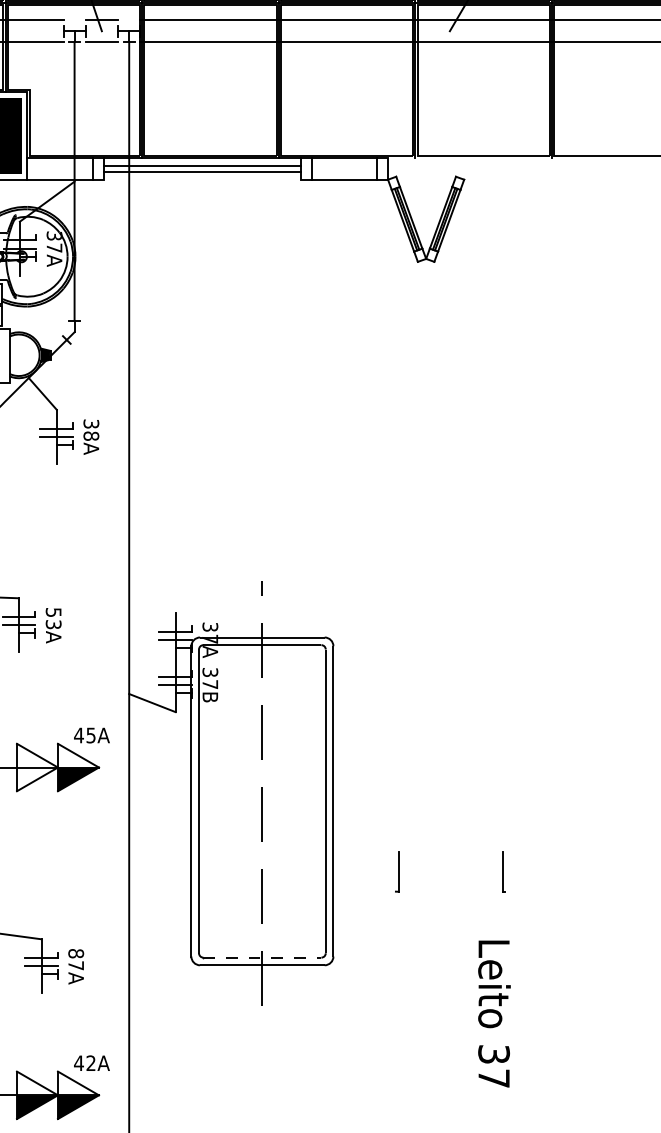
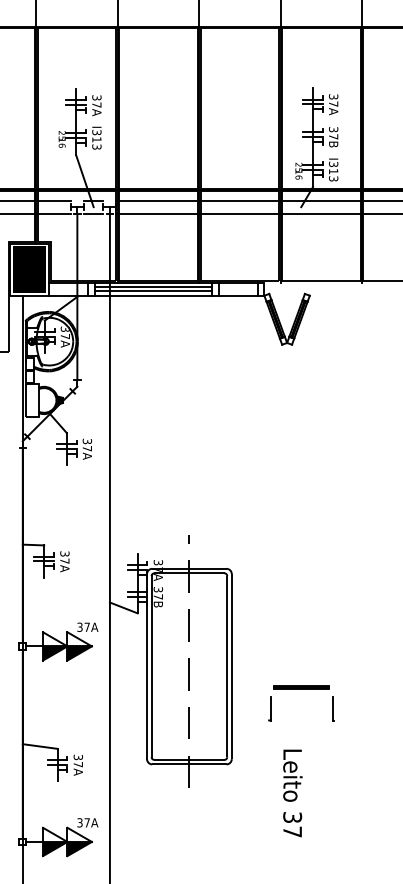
line: (202, 179) -> (153, 295), added
text: (91, 435) -> (87, 448), 38A -> 37A
text: (53, 618) -> (64, 557), 53A -> 37A
text: (84, 734) -> (83, 626), 45A -> 37A
fill: (37, 779) -> (55, 653), added
line: (450, 836) -> (301, 687), added
text: (74, 953) -> (77, 757), 87A -> 37A
line: (260, 957) -> (188, 759), dashed -> solid
text: (493, 1014) -> (292, 793), moved
text: (84, 1062) -> (83, 822), 42A -> 37A

